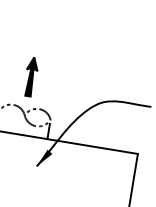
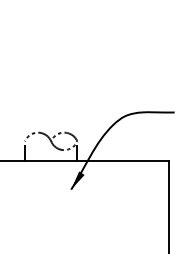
part: (31, 77) -> (51, 102), removed

